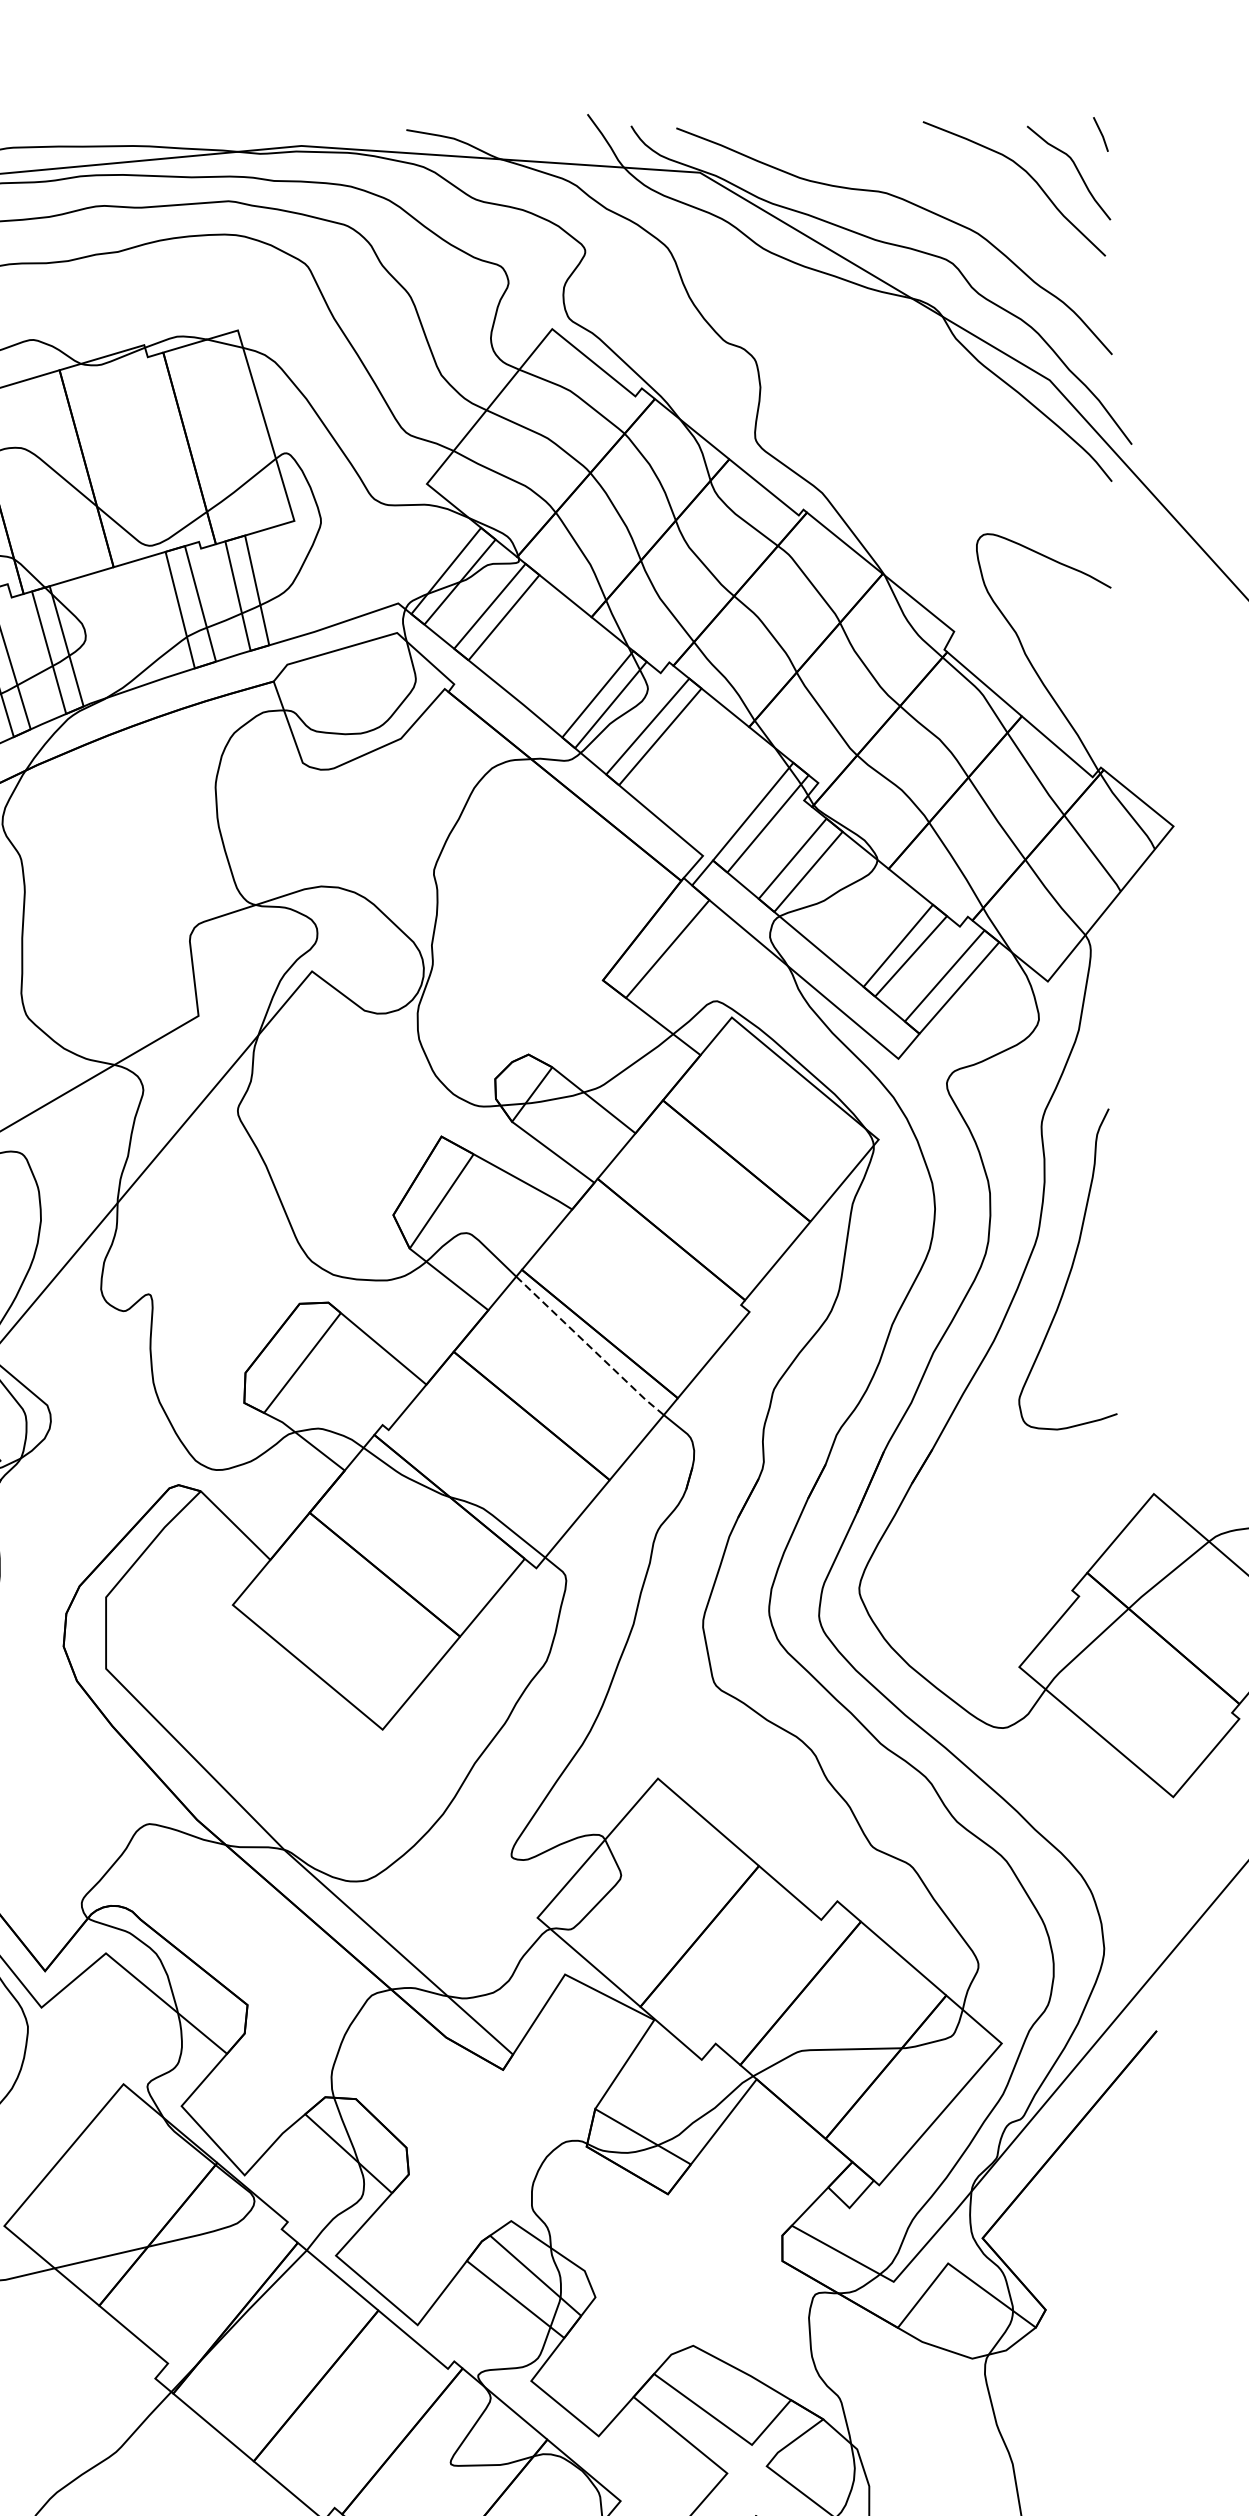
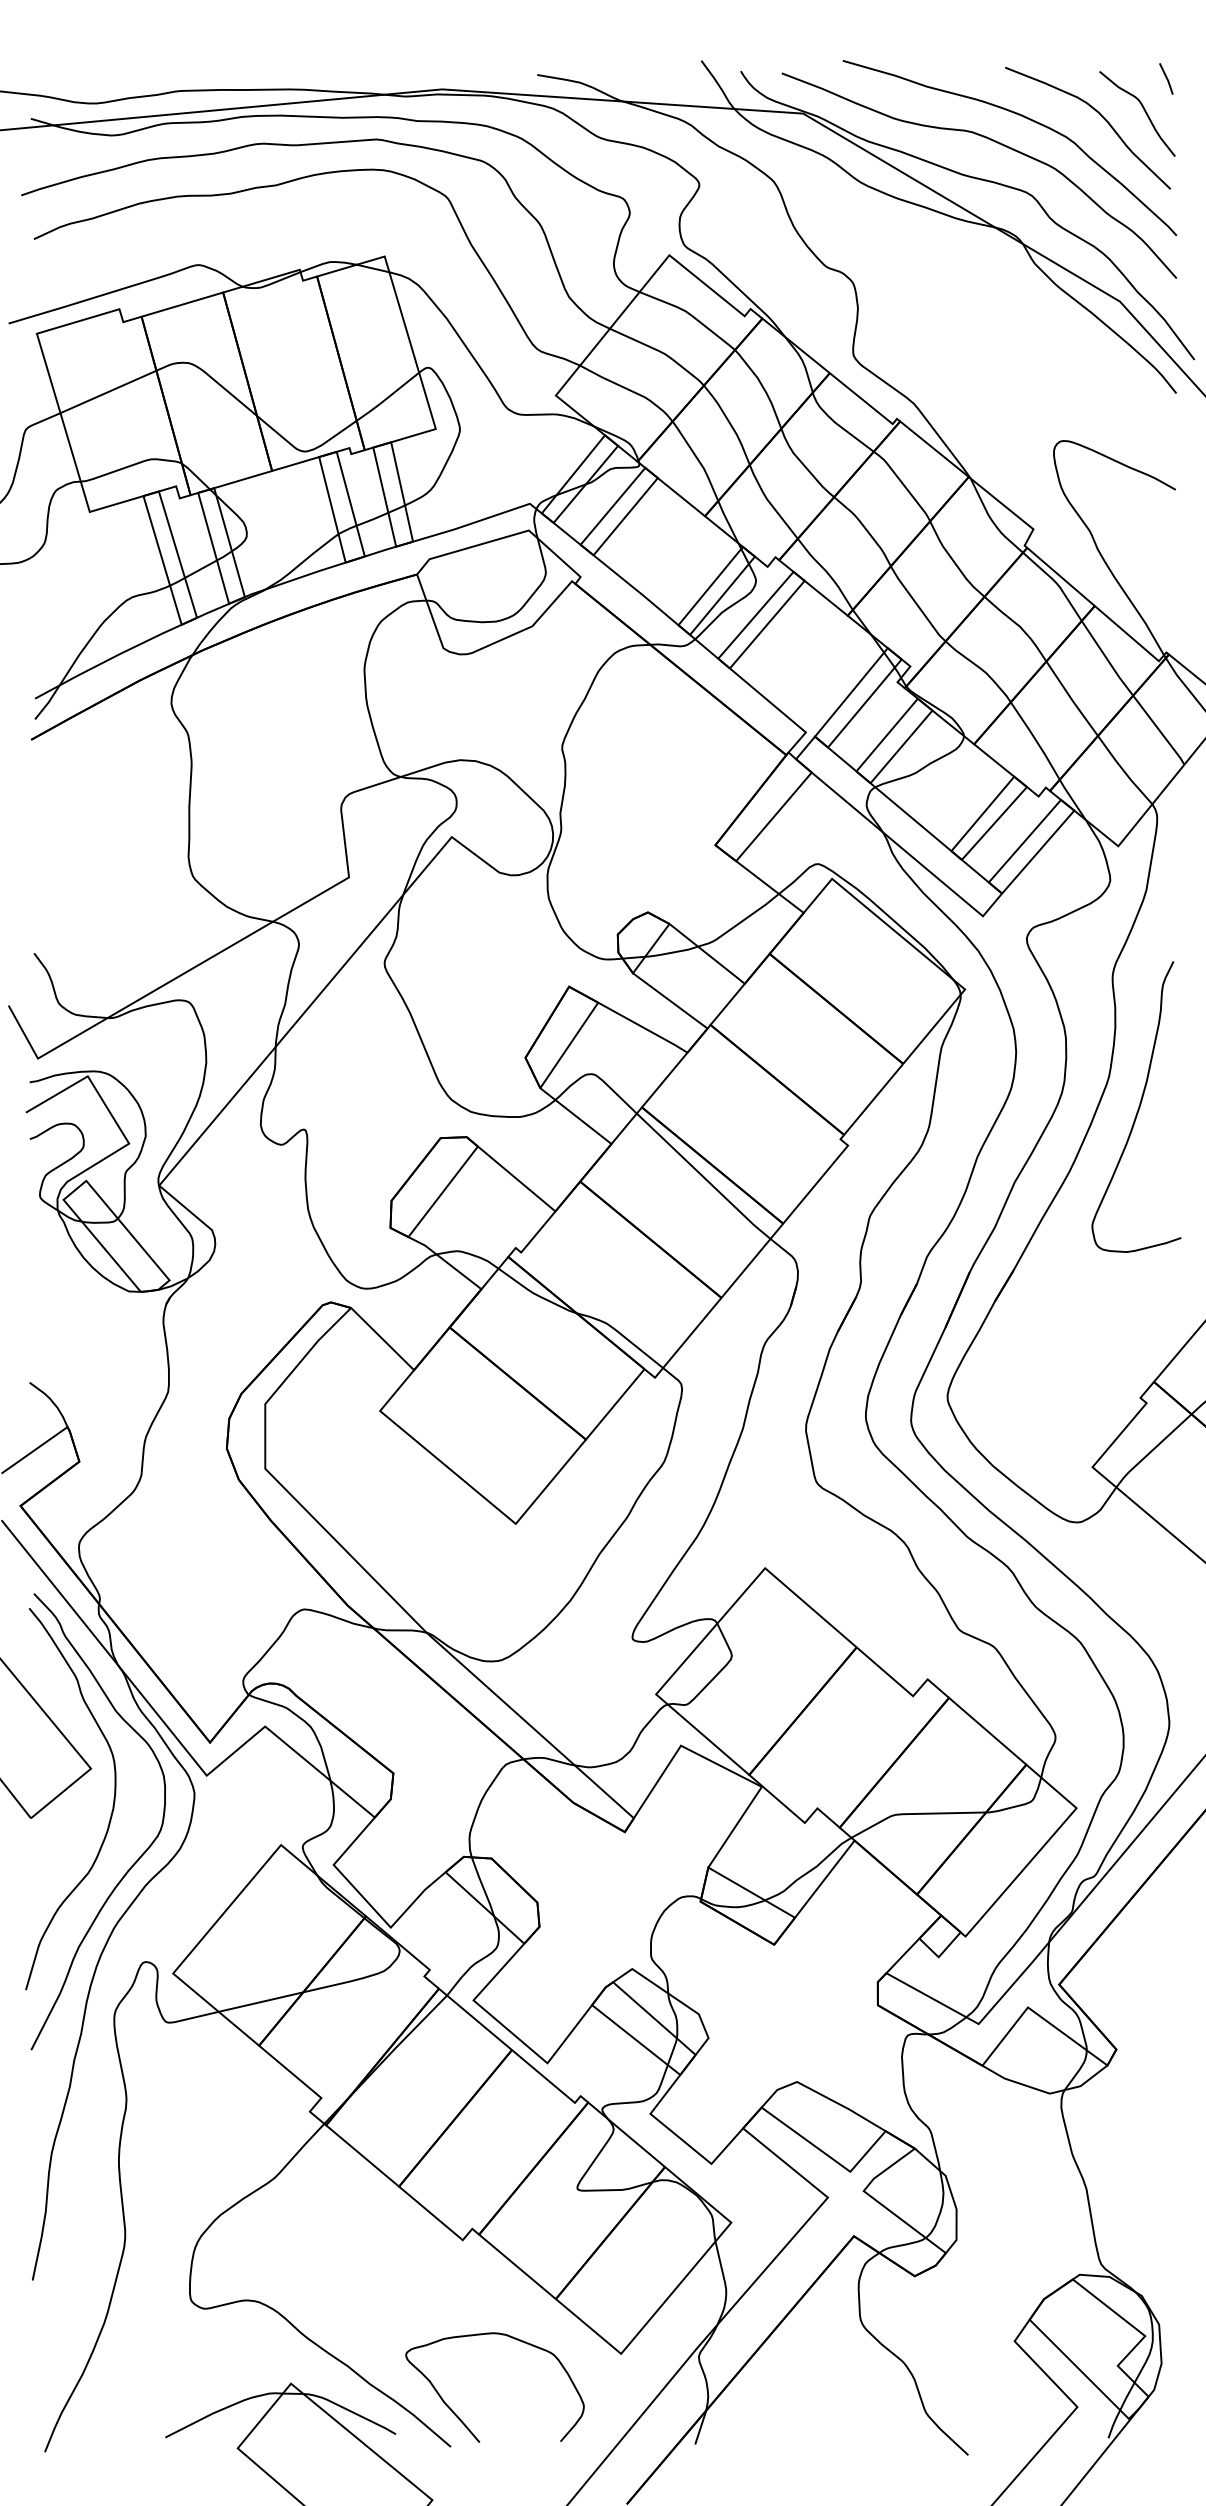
curve: (943, 176) -> (1023, 117), added
line: (589, 1347) -> (703, 1177), dashed -> solid

